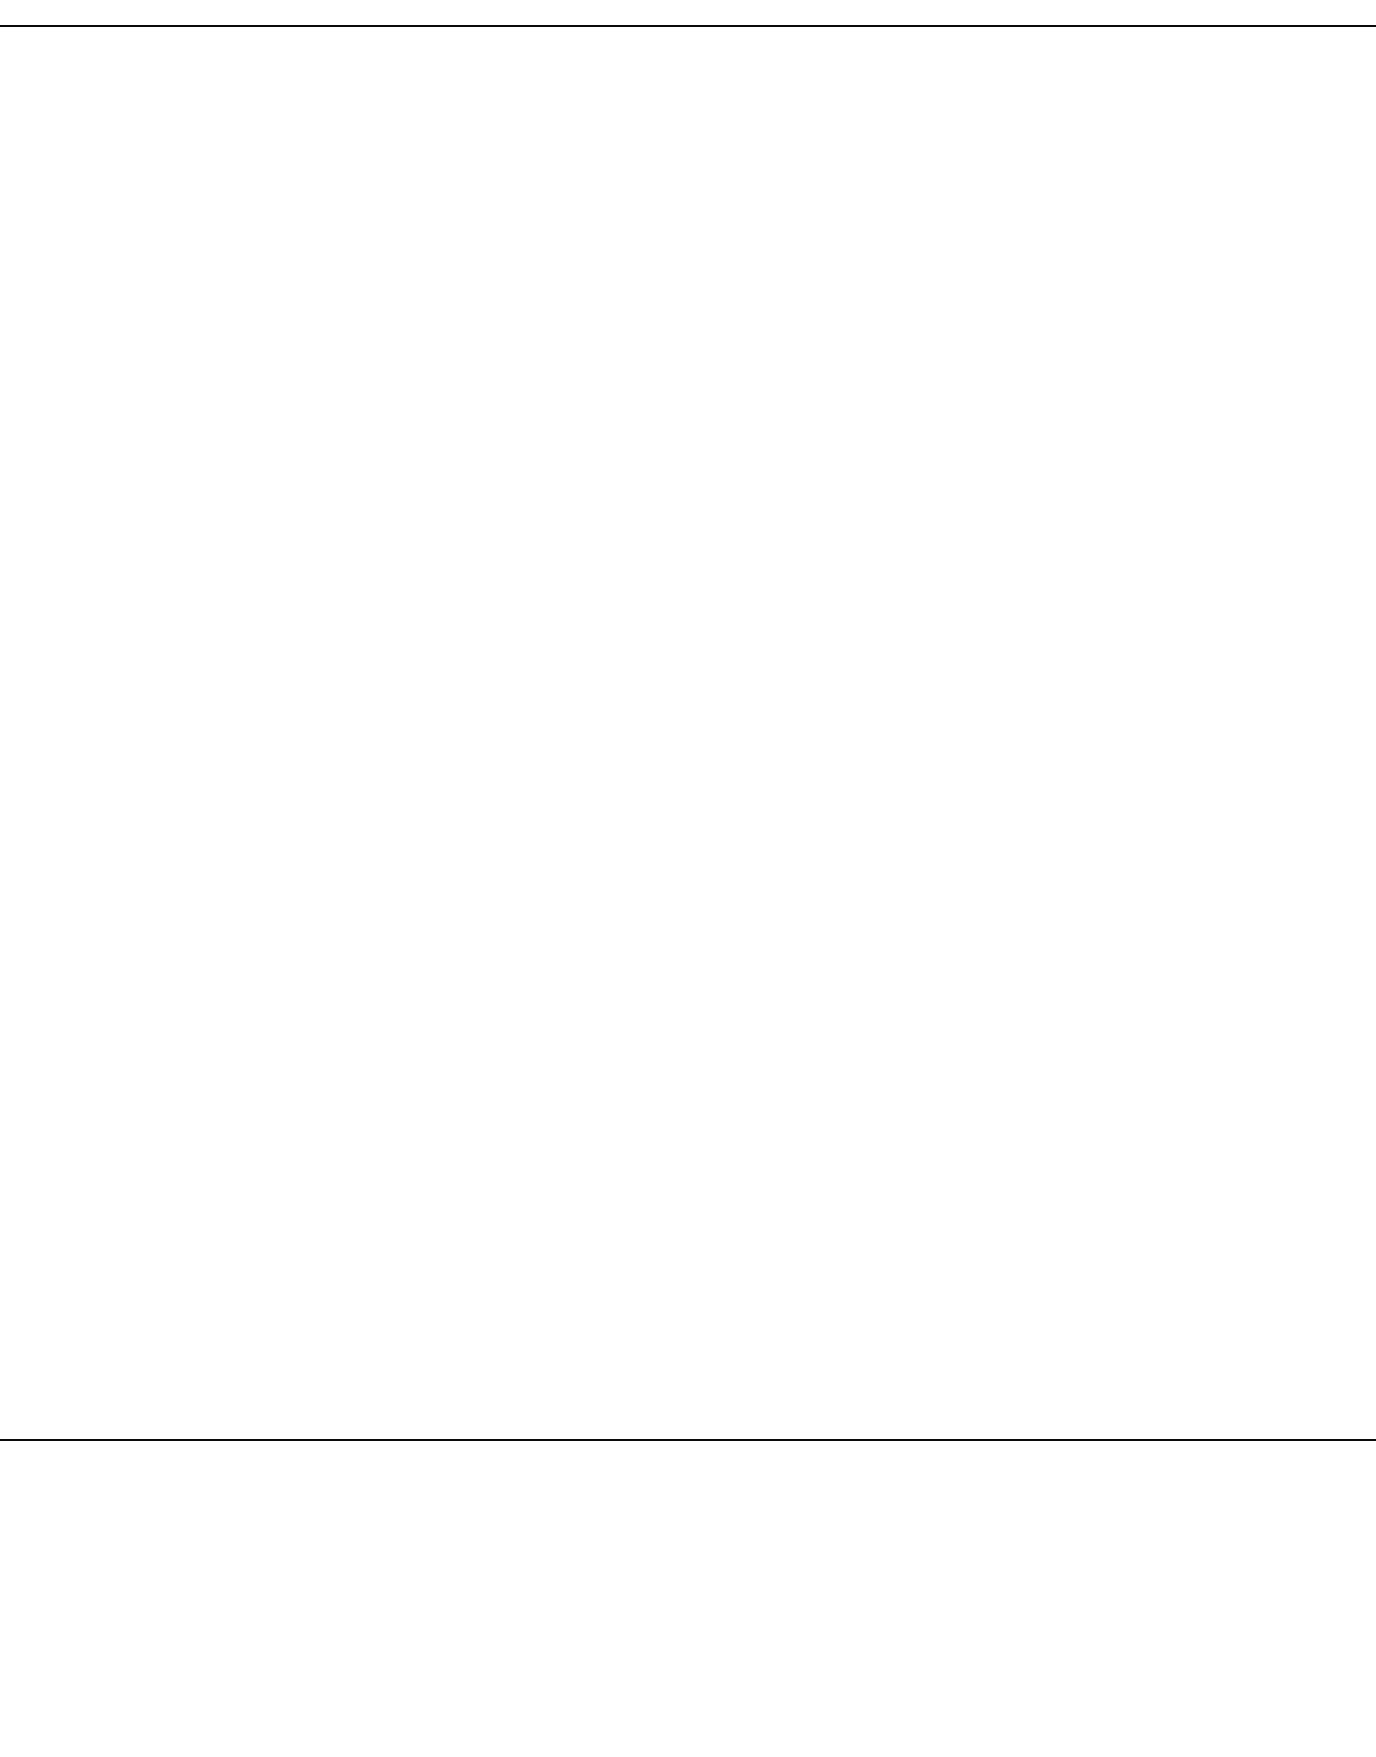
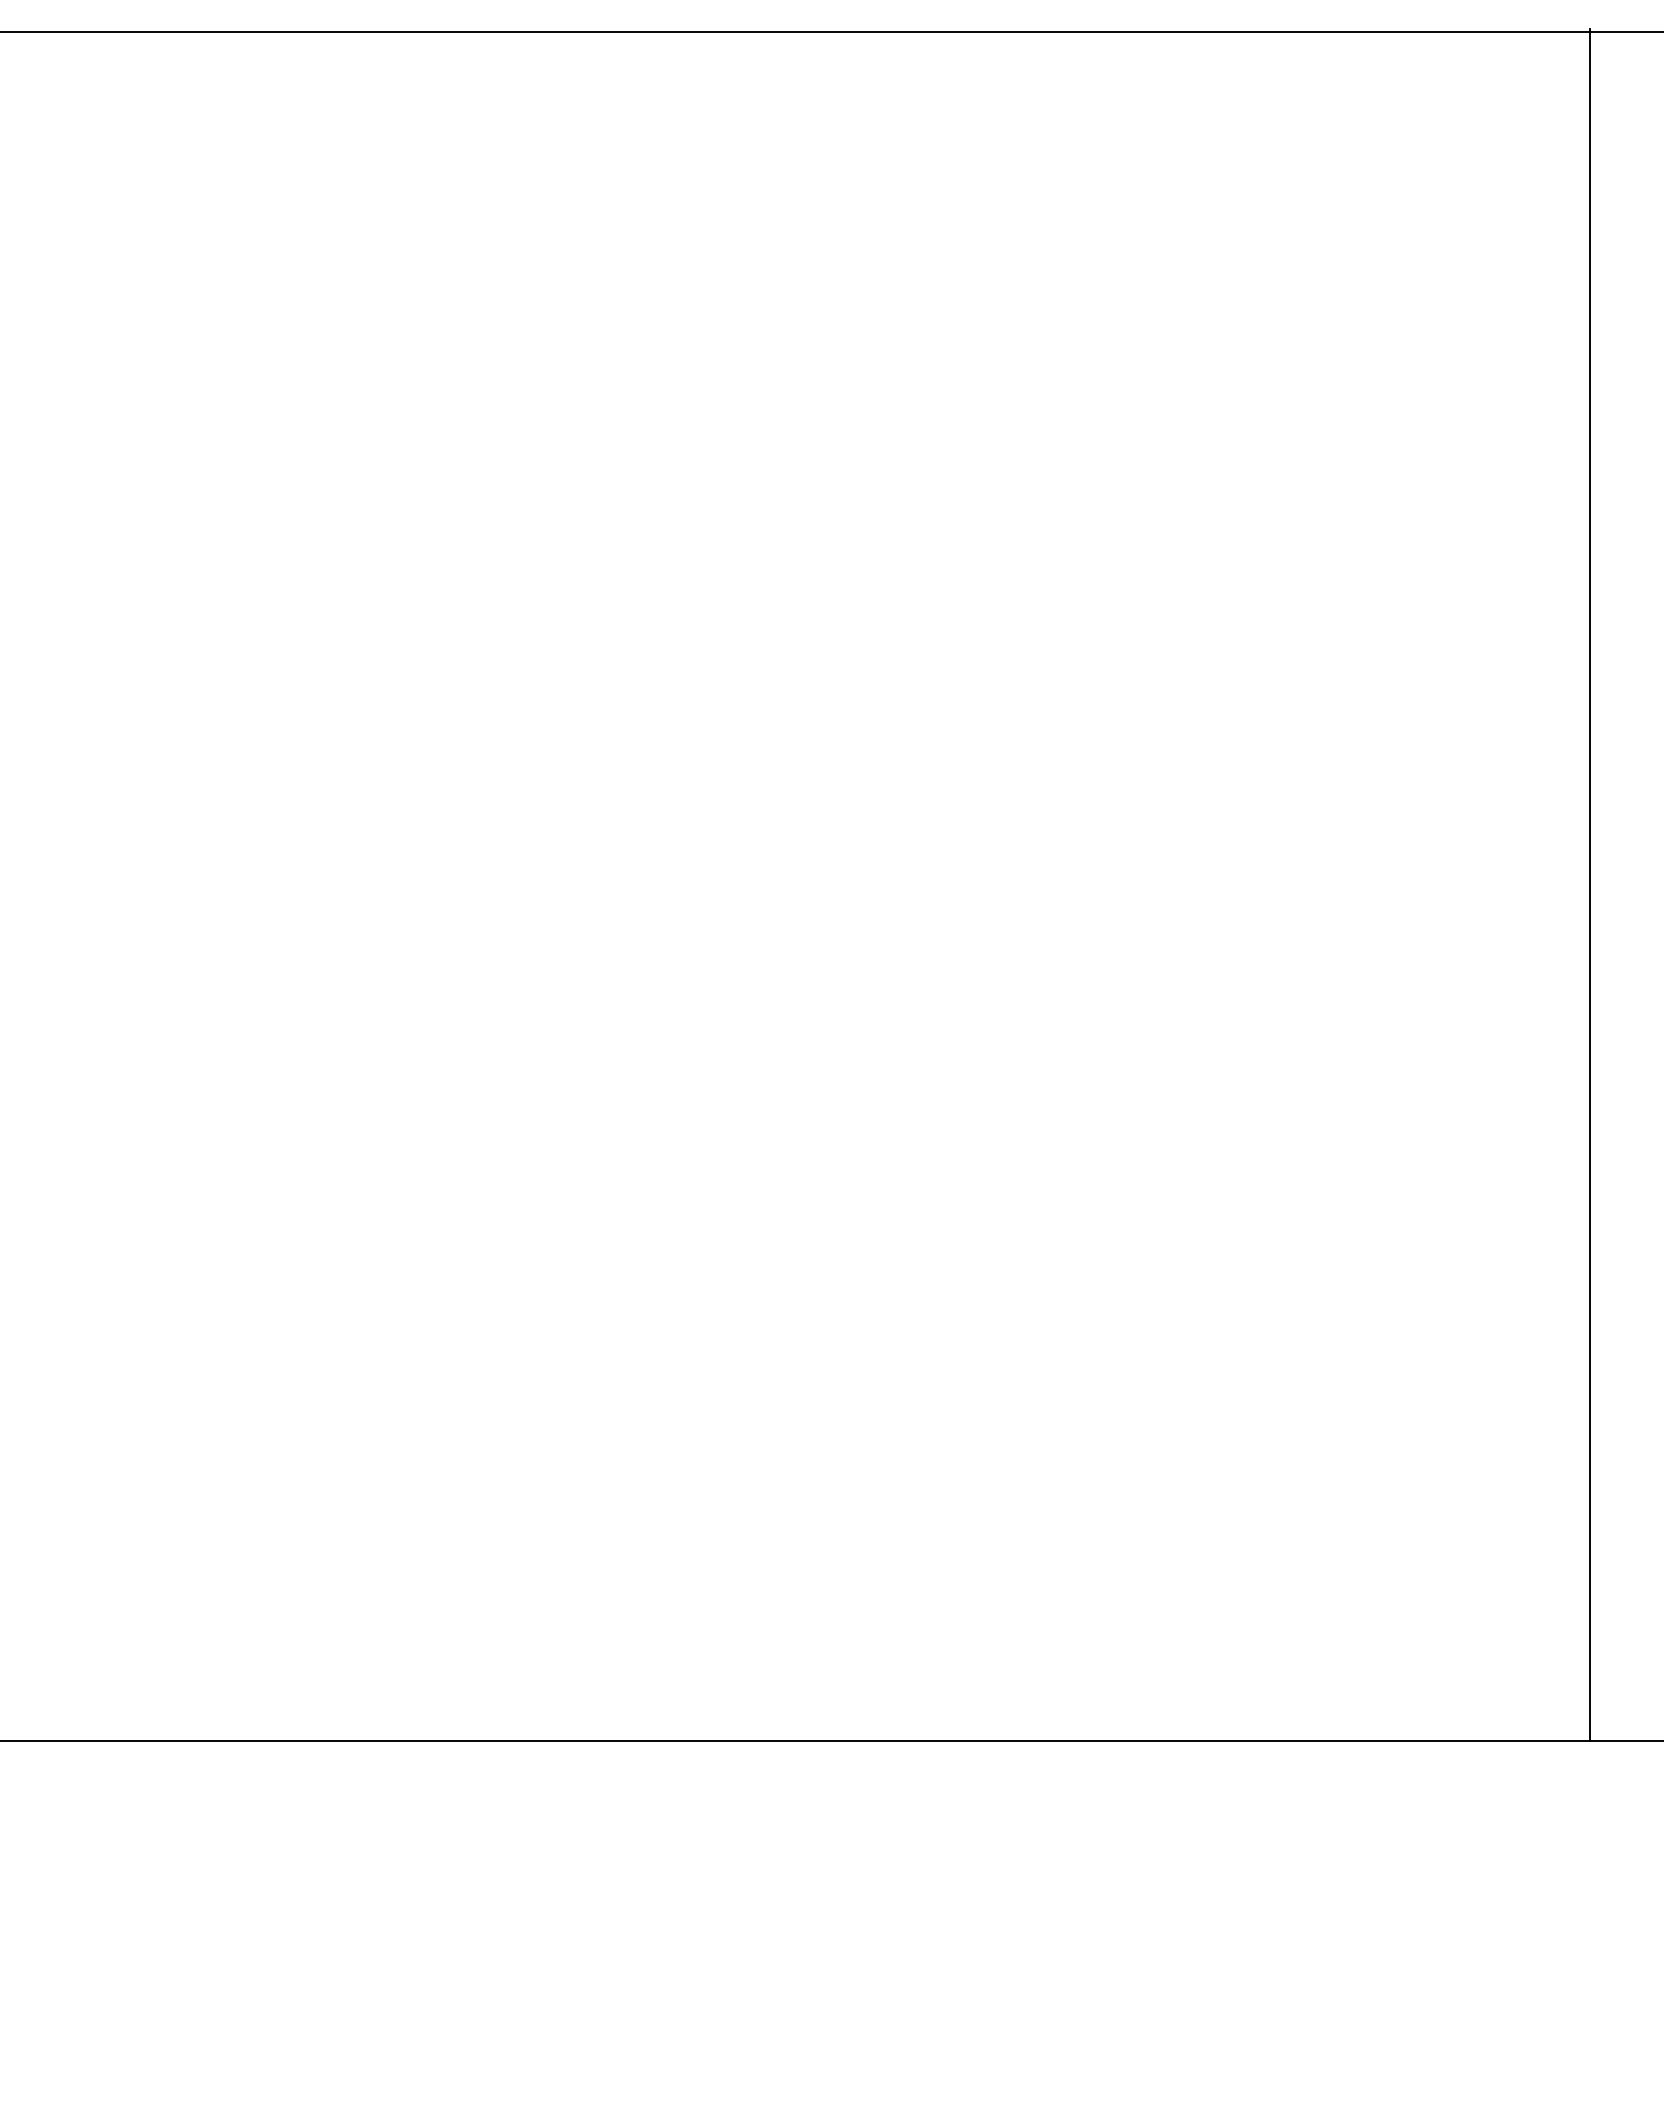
line: (1314, 731) -> (1589, 884), added

